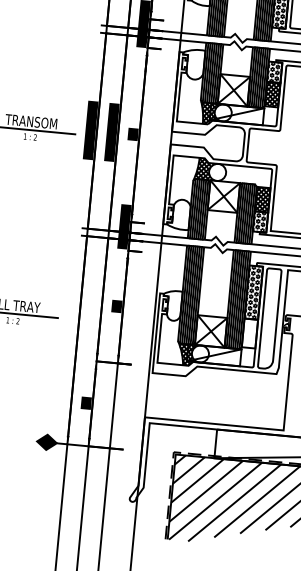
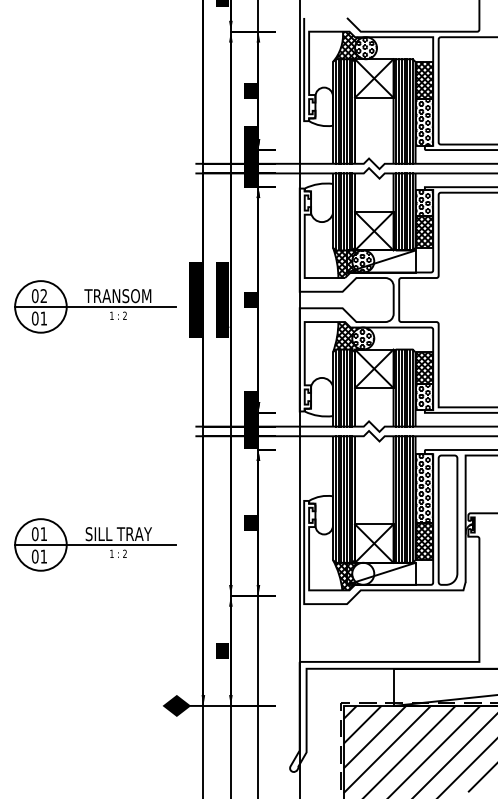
hatch: (223, 112) -> (363, 261), added
hatch: (217, 172) -> (363, 338), added
hatch: (250, 333) -> (424, 541), added

